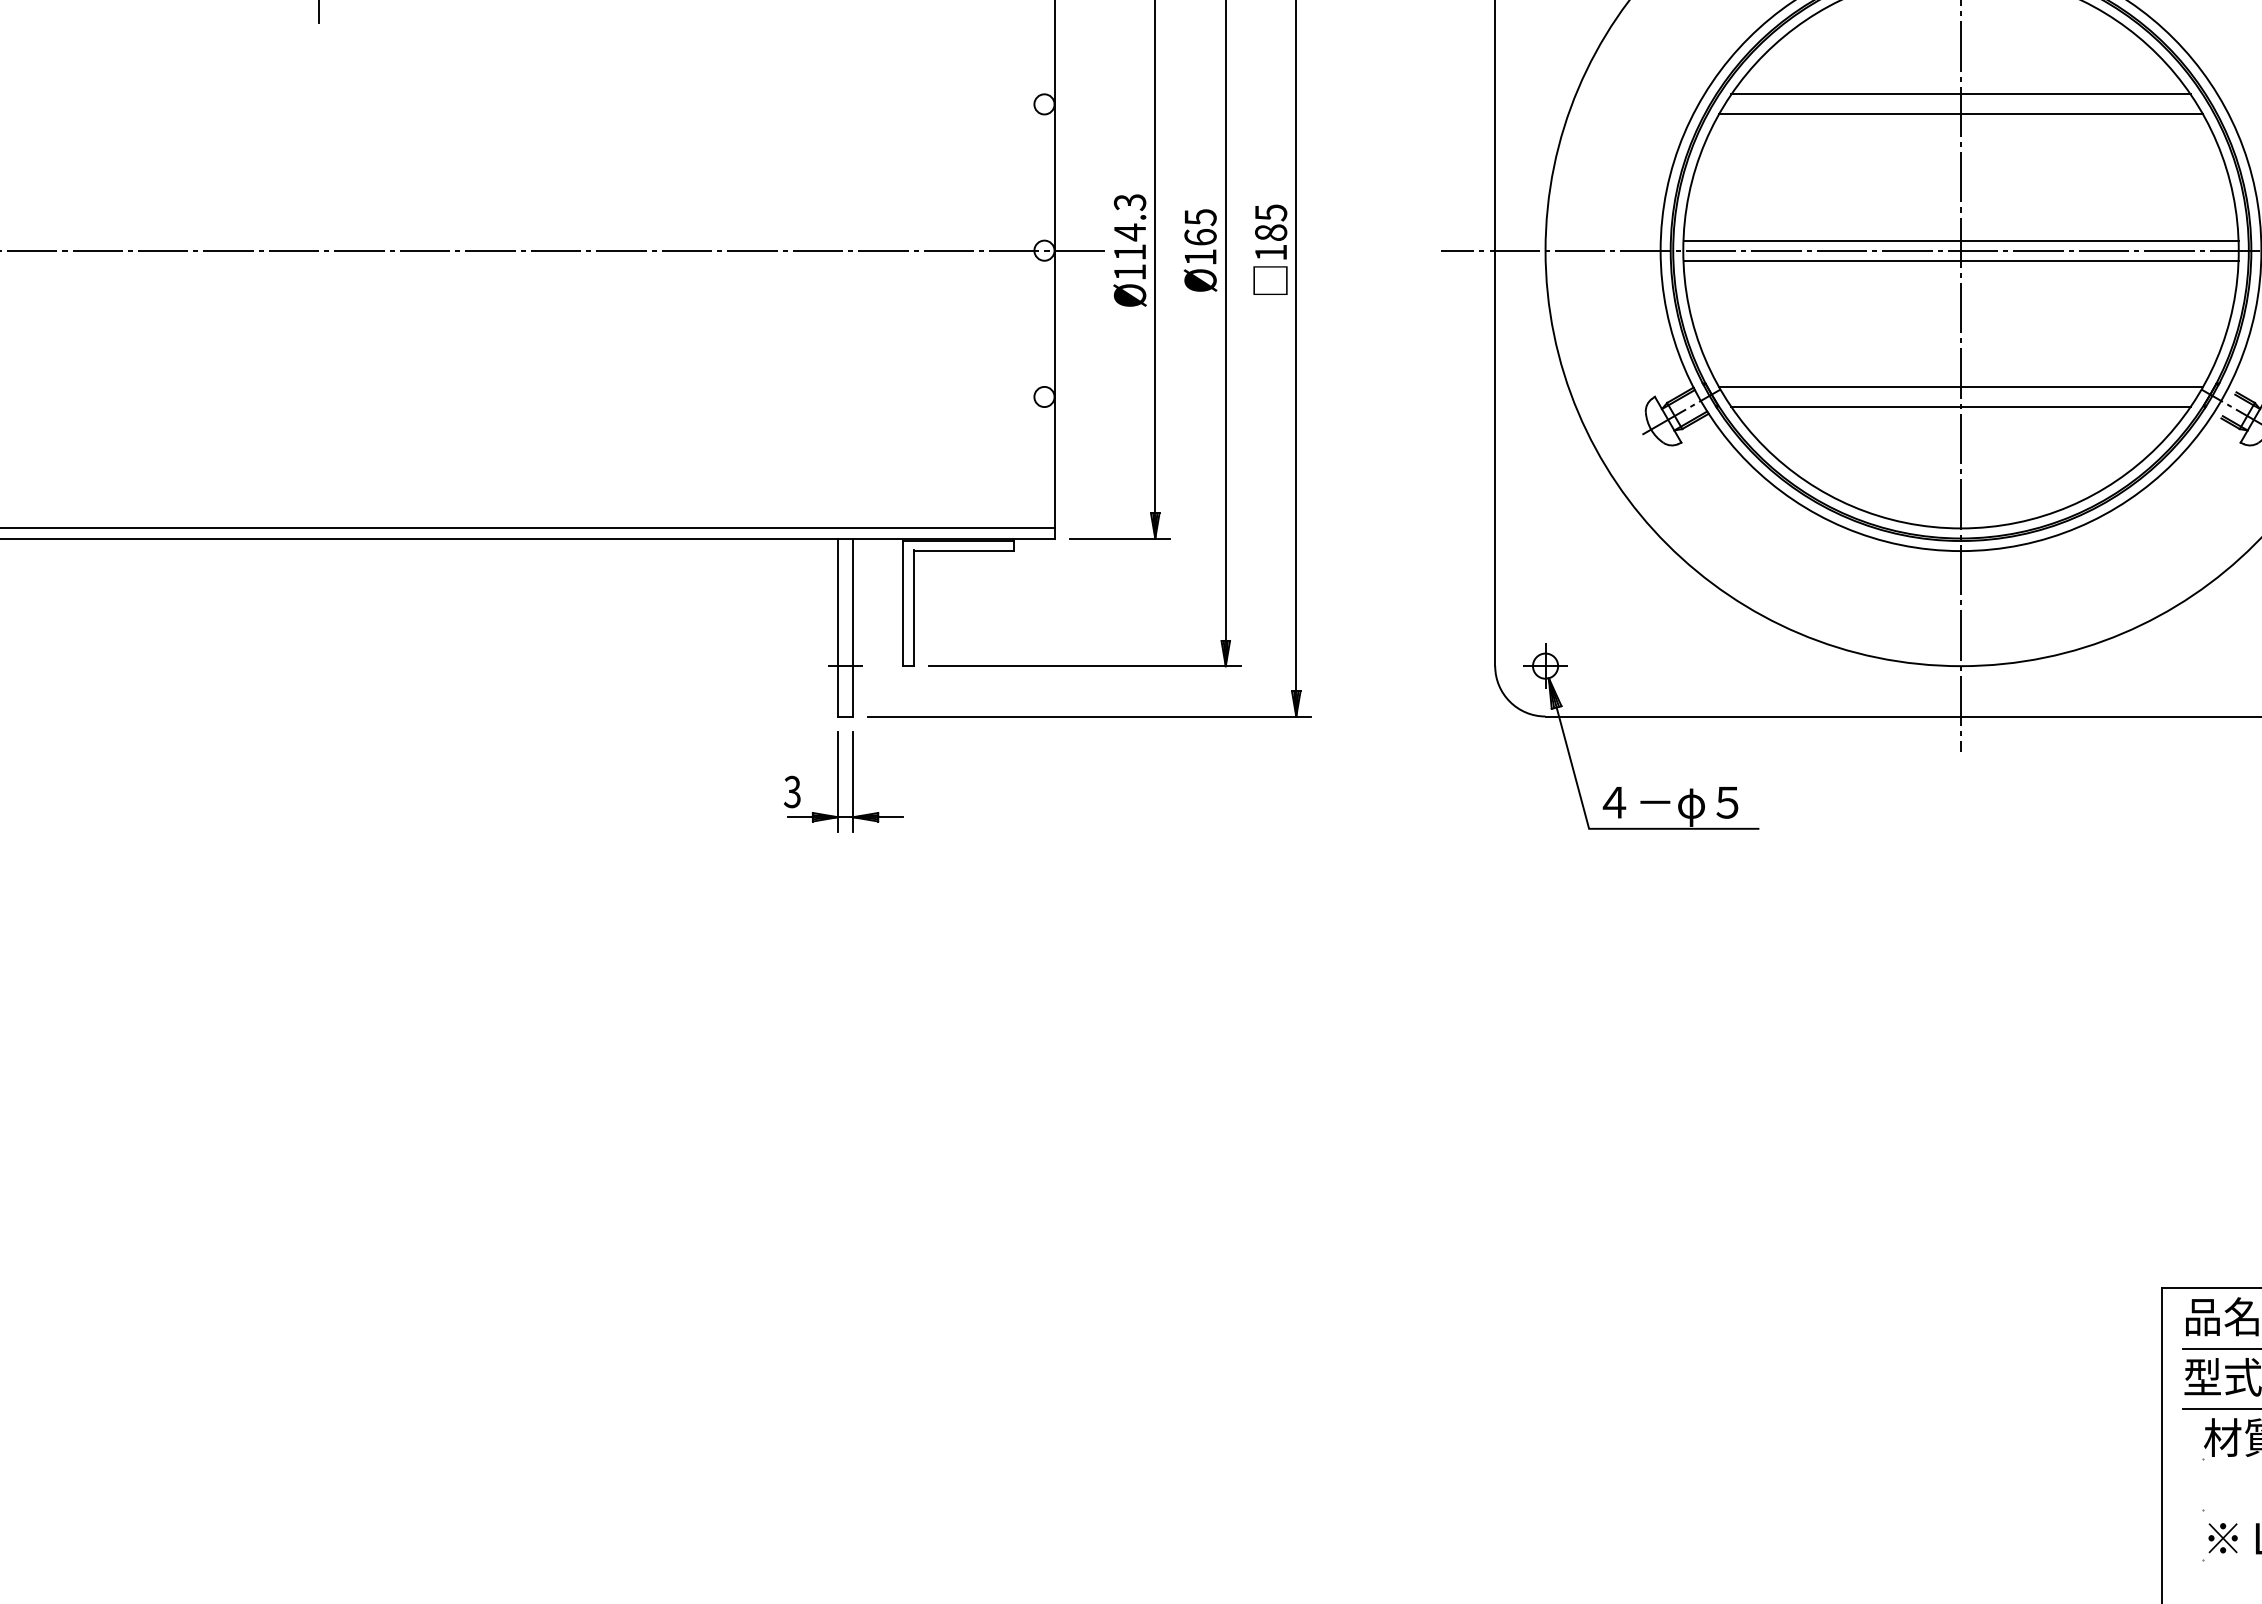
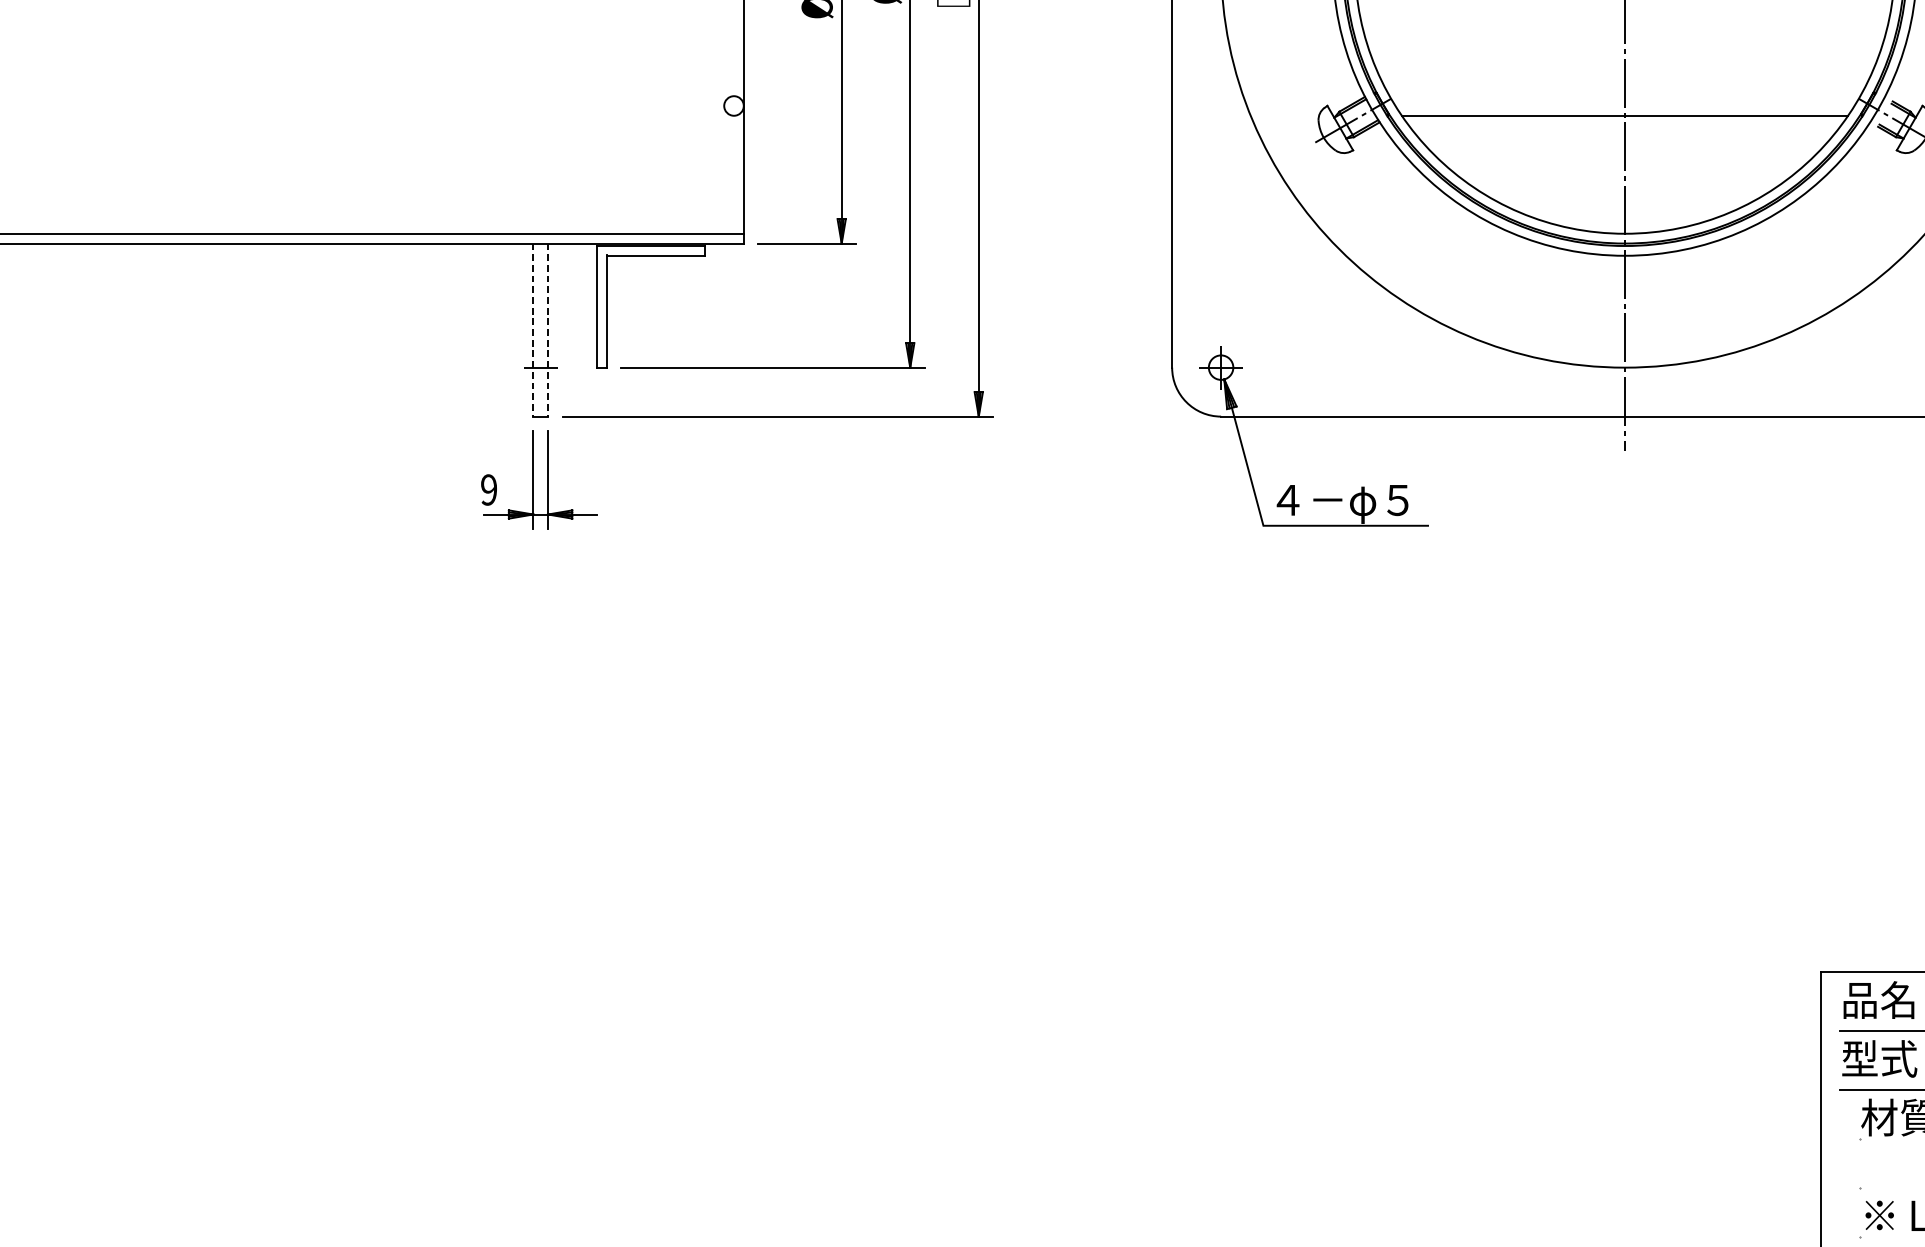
line: (1961, 386) -> (1625, 95), removed
line: (838, 628) -> (533, 331), solid -> dashed
line: (853, 628) -> (548, 331), solid -> dashed
text: (792, 792) -> (489, 490), 3 -> 9

